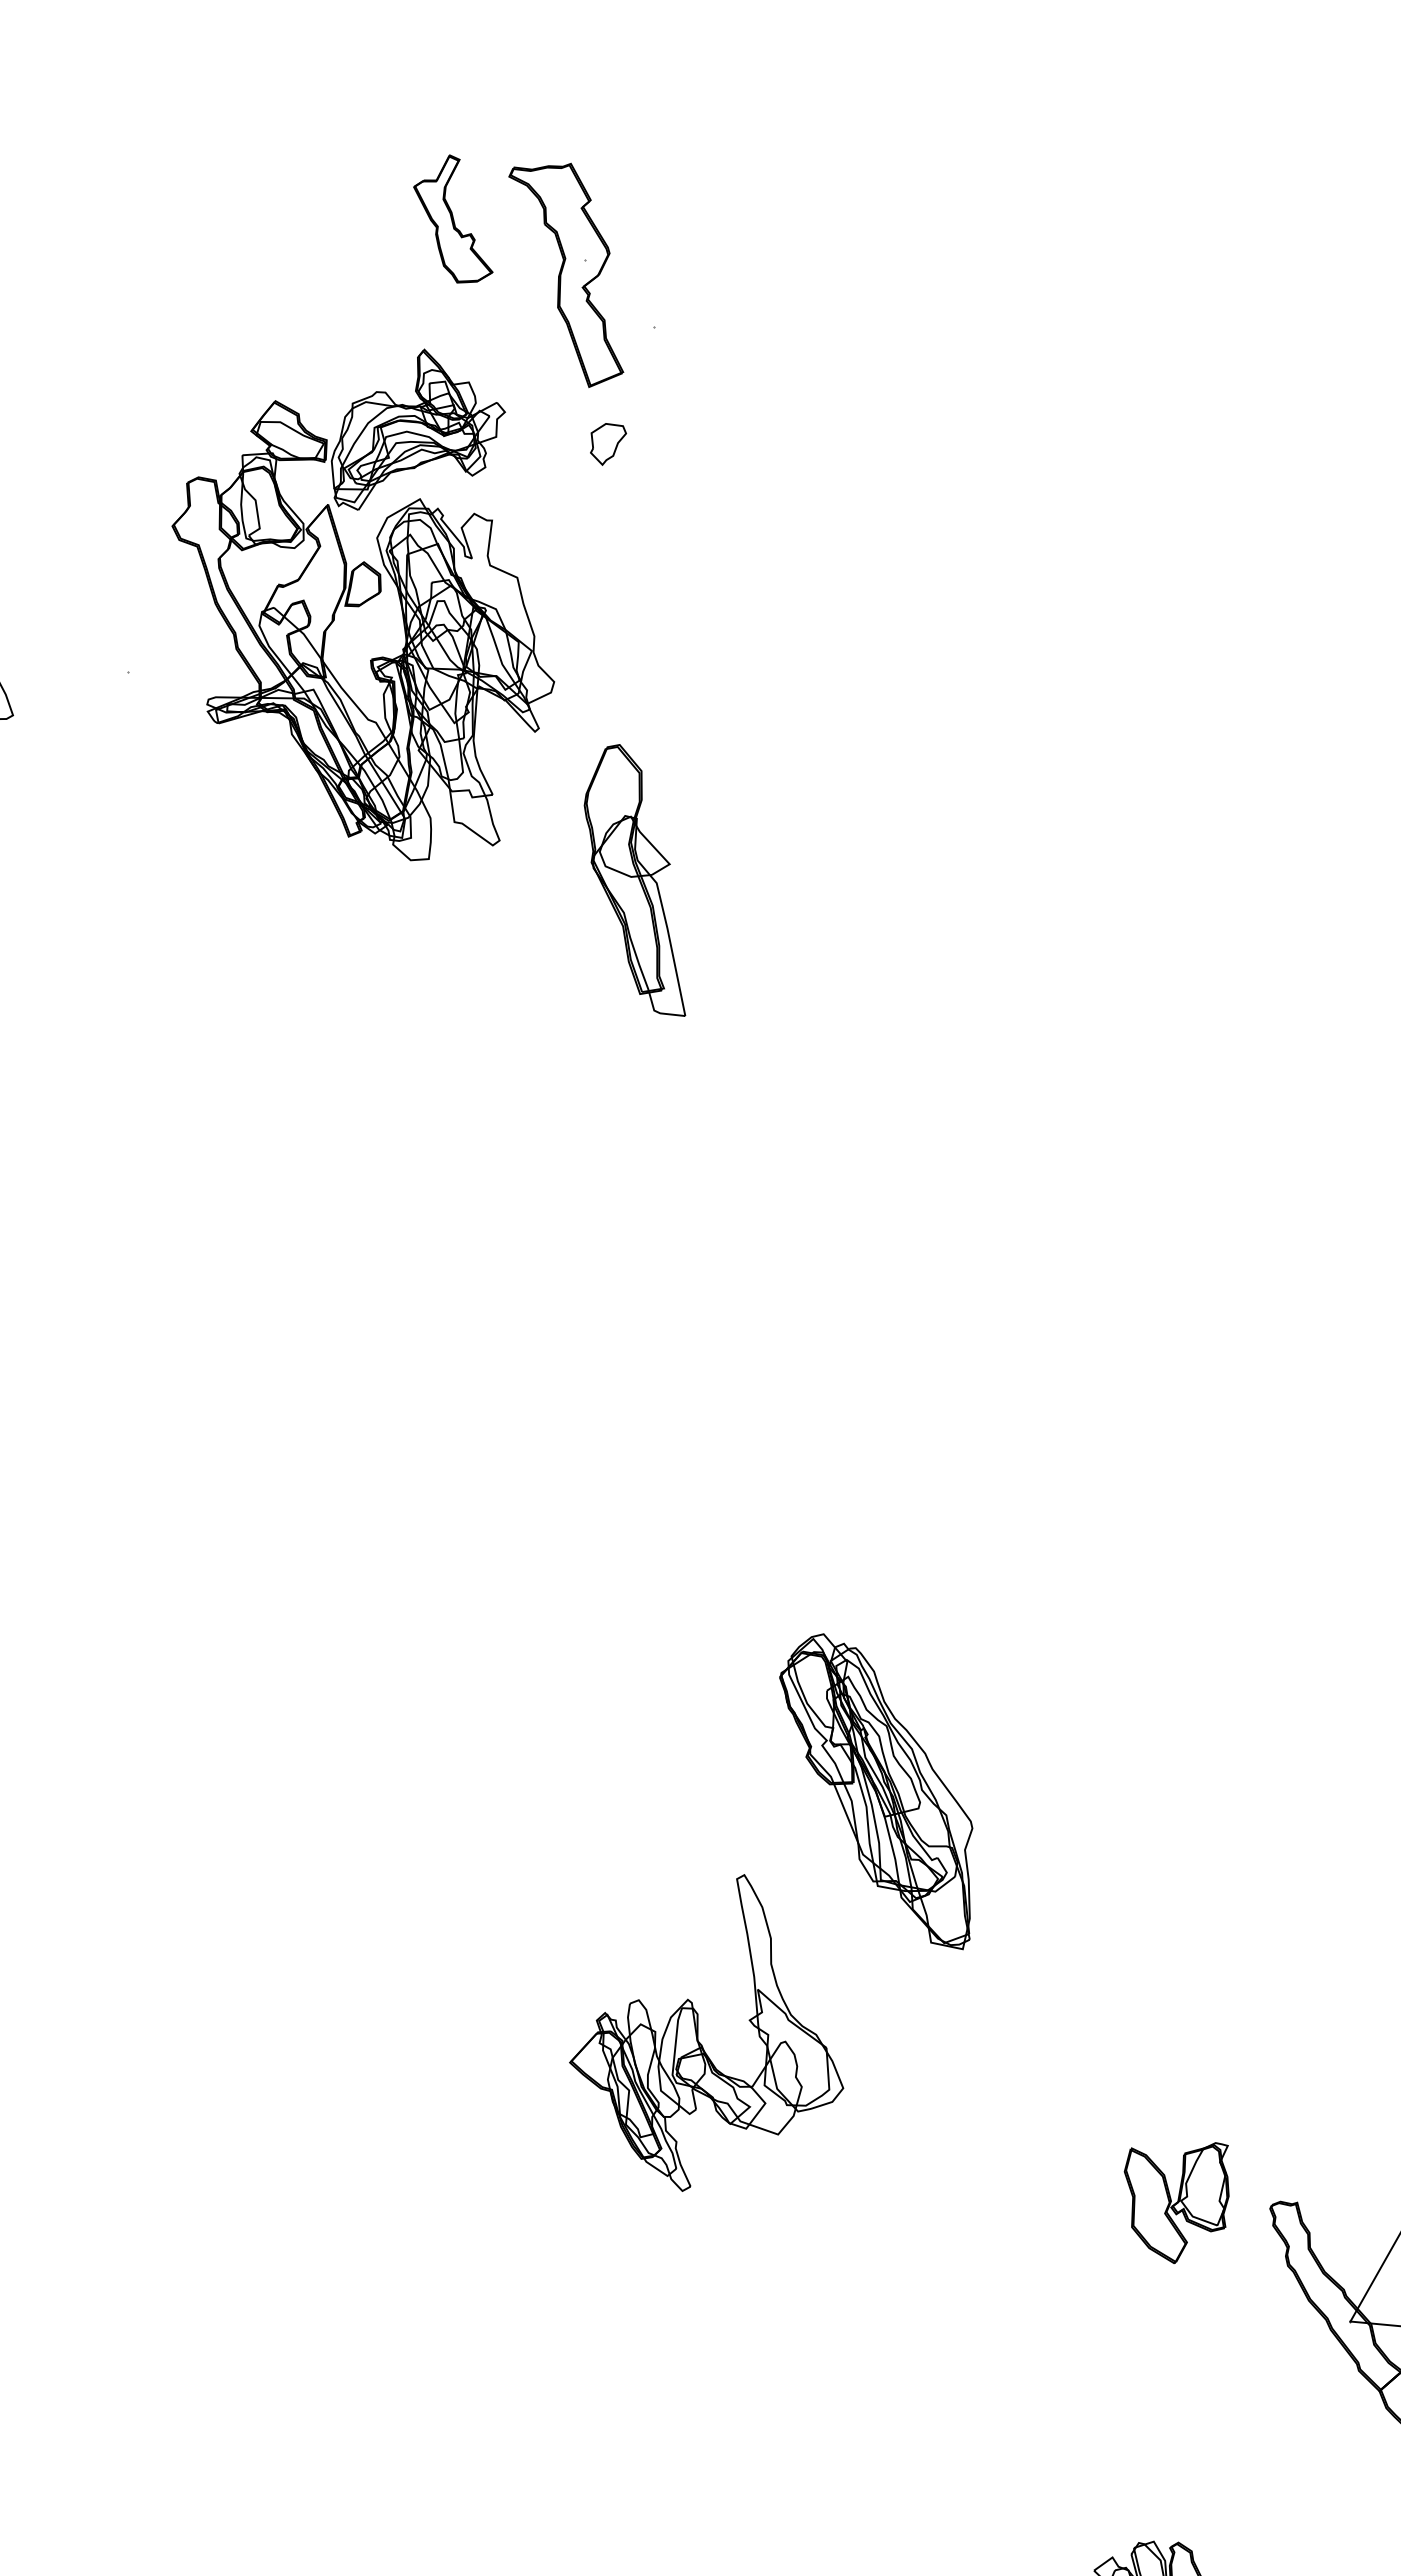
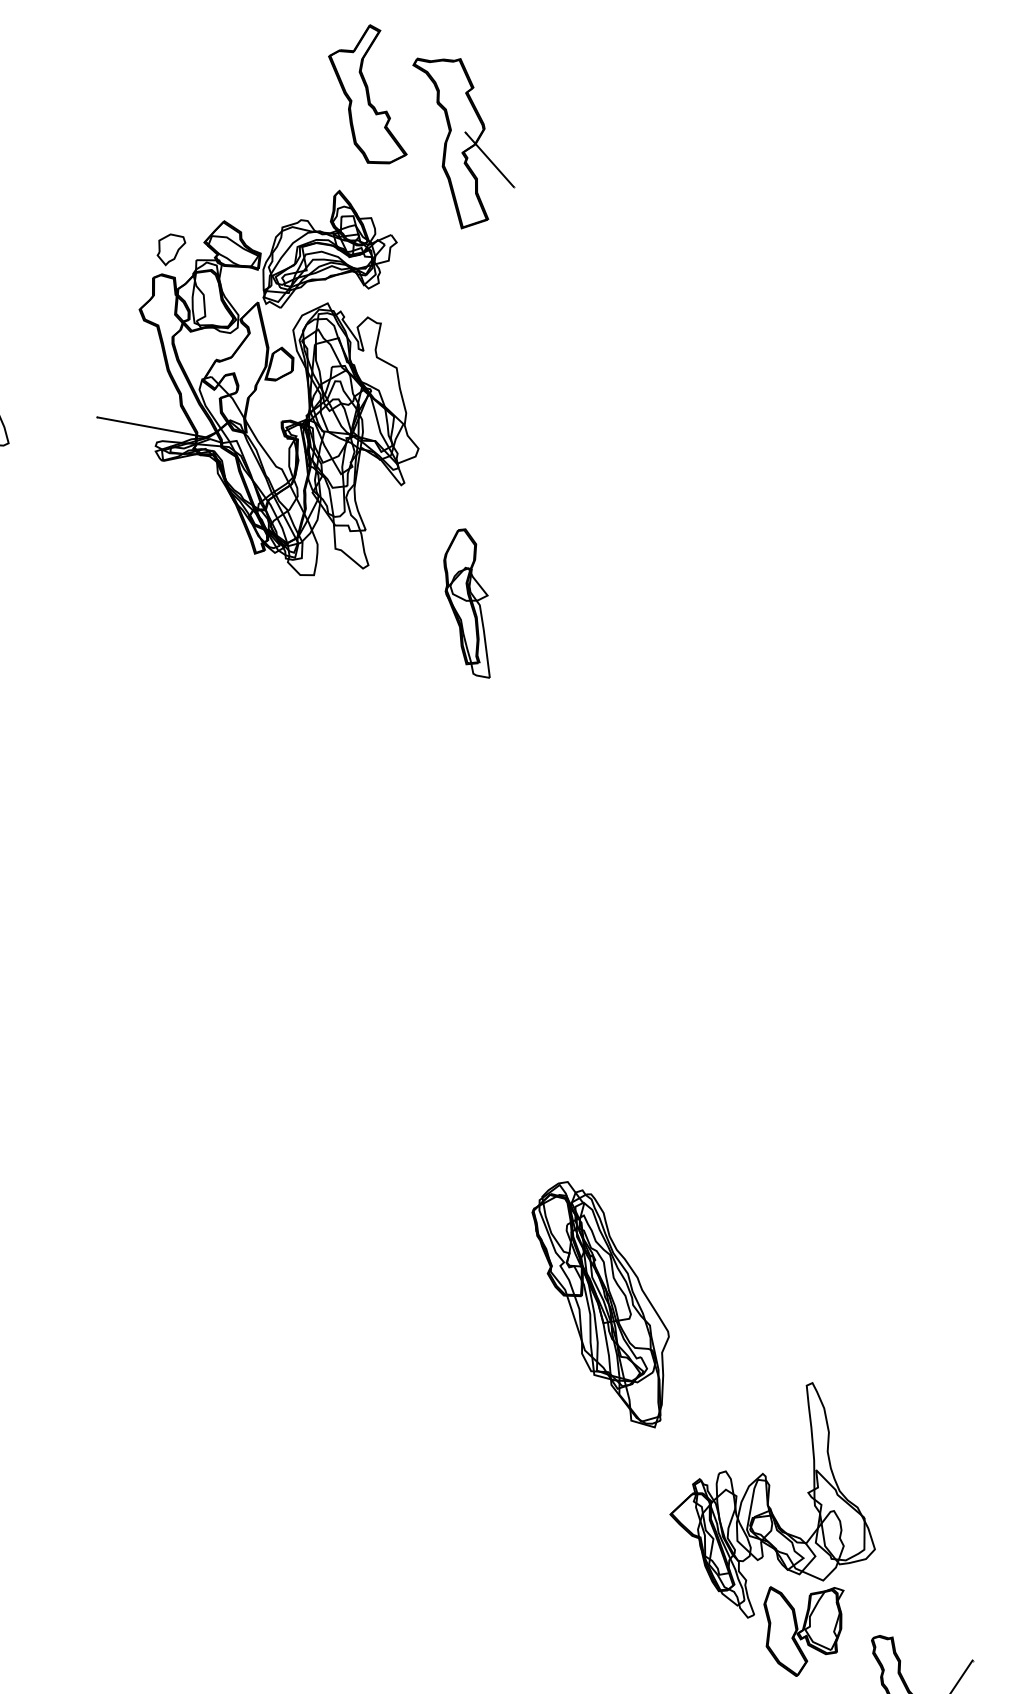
part: (453, 218) -> (368, 93), size x1.43
line: (618, 293) -> (489, 159), added
part: (608, 444) -> (171, 250), moved
line: (201, 680) -> (152, 427), added
part: (634, 879) -> (467, 602), size x0.71
part: (698, 2032) -> (768, 1499), moved

